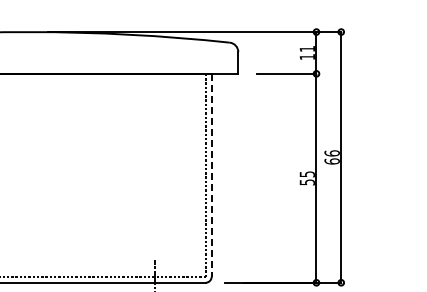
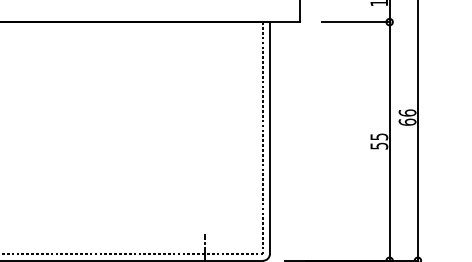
line: (211, 175) -> (269, 138), dashed -> solid

